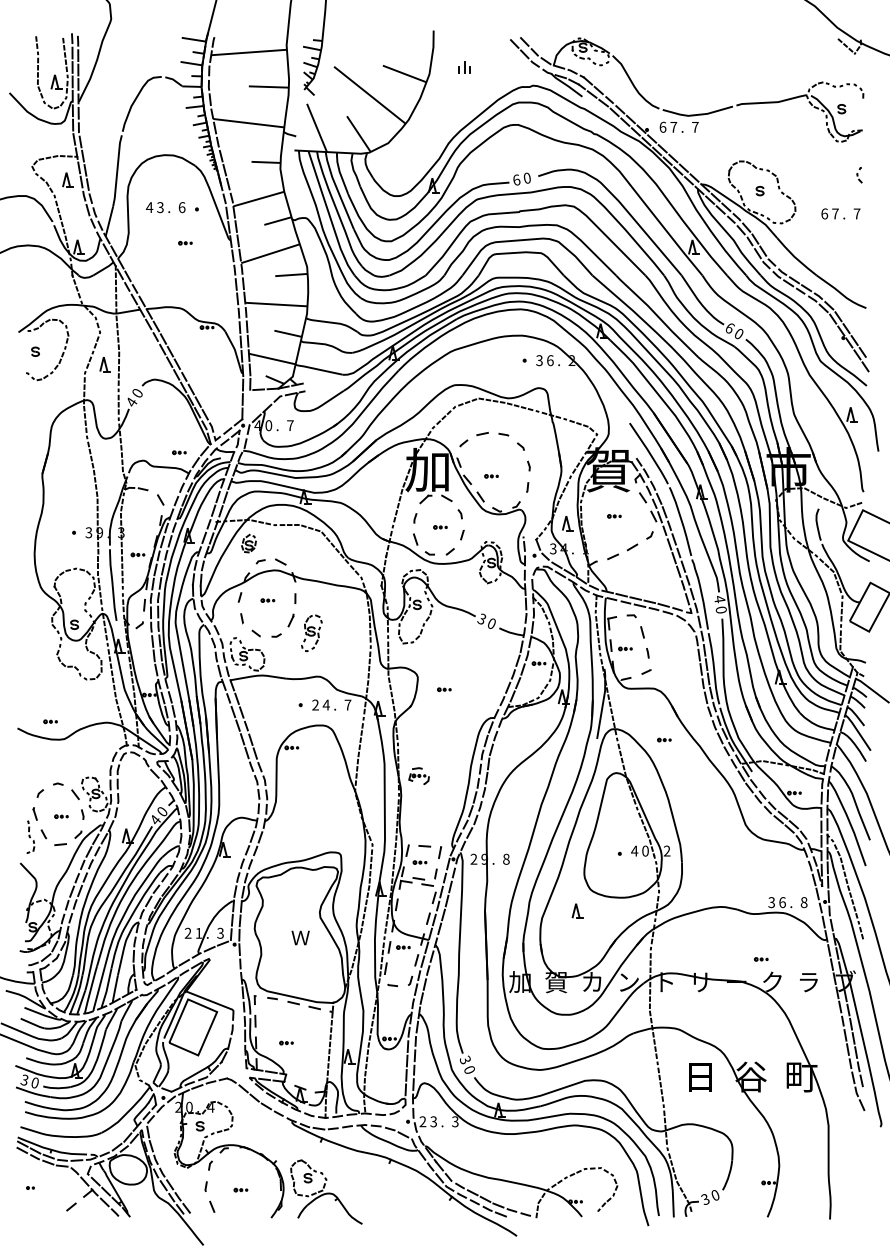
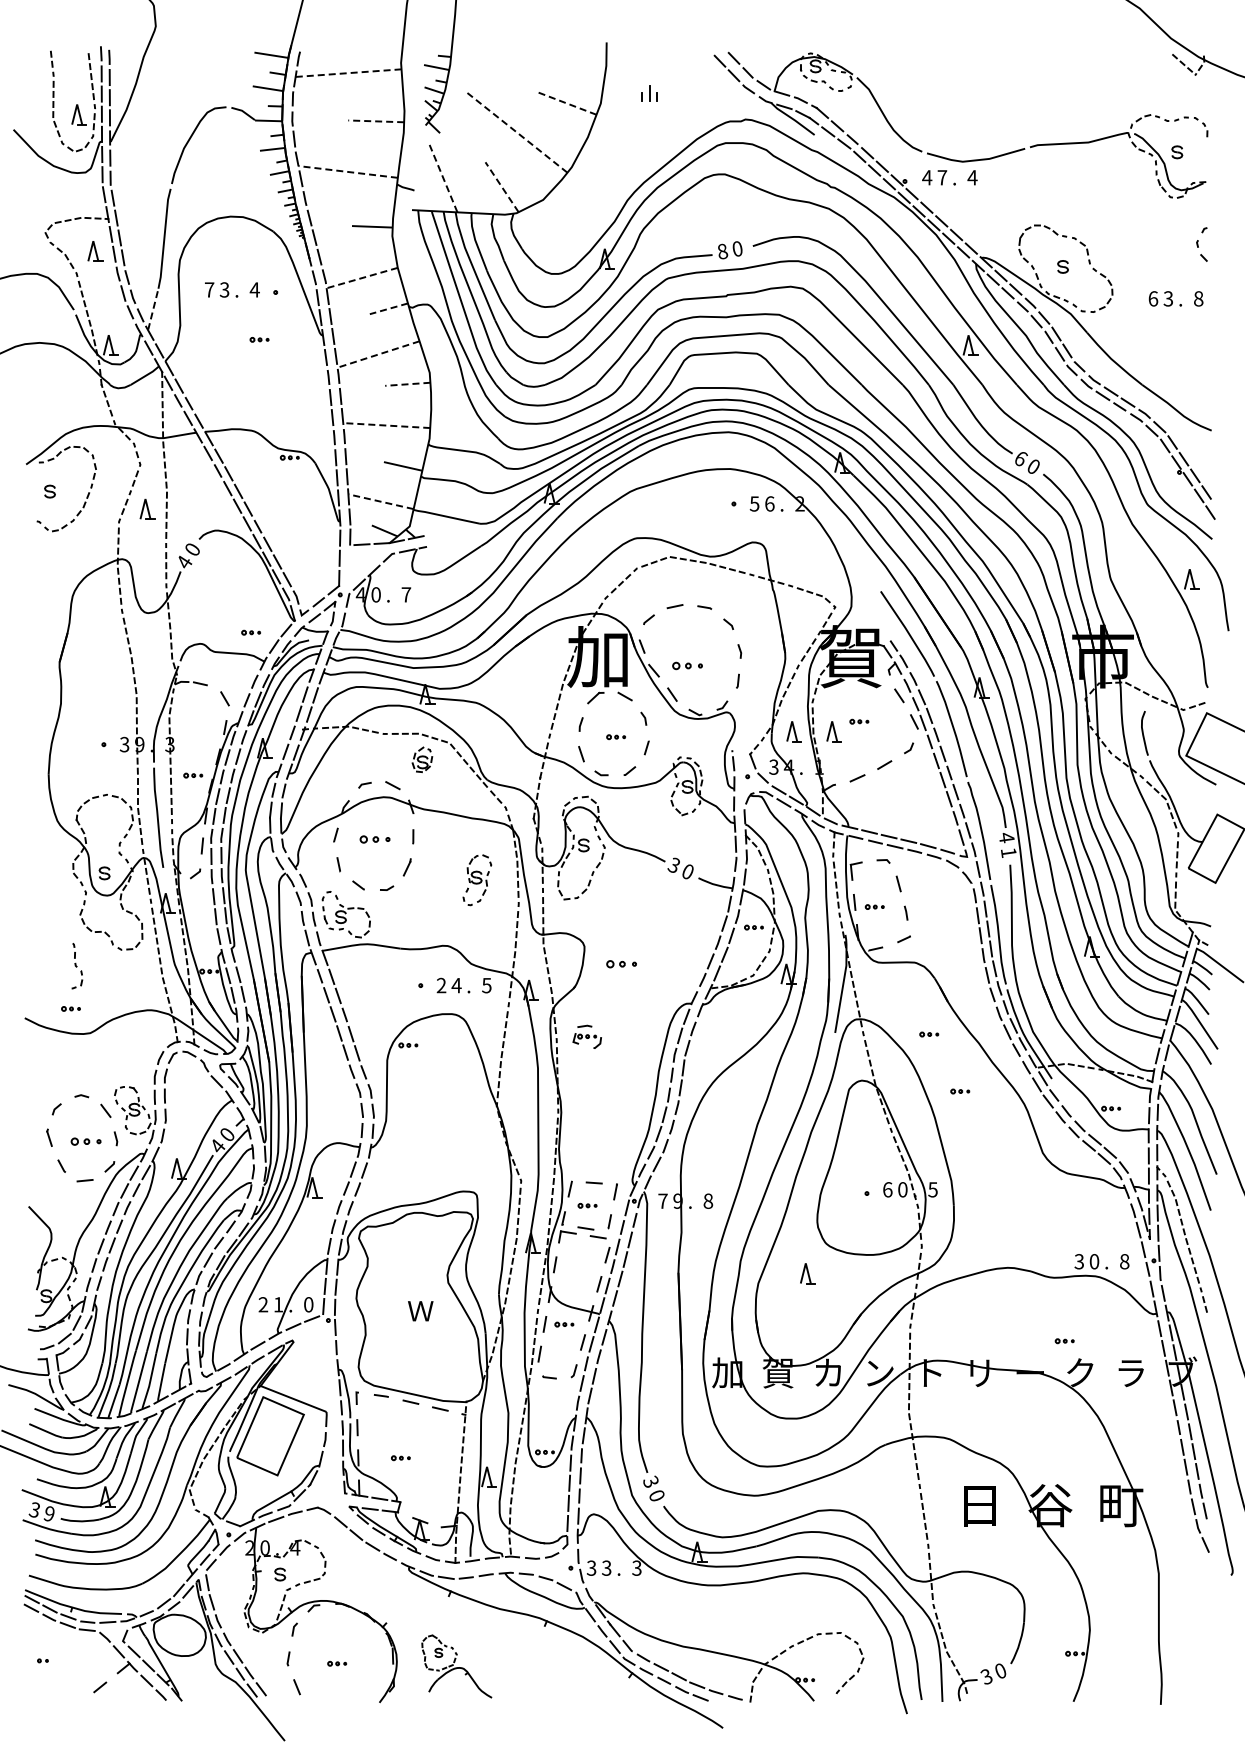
line: (249, 52) -> (348, 73), solid -> dashed
line: (404, 74) -> (566, 103), solid -> dashed
line: (269, 87) -> (376, 121), solid -> dashed
line: (369, 94) -> (517, 132), solid -> dashed
line: (248, 122) -> (347, 171), solid -> dashed
line: (316, 127) -> (443, 178), solid -> dashed
text: (663, 127) -> (927, 177), 6 -> 4
text: (695, 127) -> (972, 177), 7 -> 4
line: (359, 134) -> (502, 187), solid -> dashed
part: (859, 175) -> (1201, 244), size x1.6
text: (517, 180) -> (723, 251), 6 -> 8
line: (259, 199) -> (362, 278), solid -> dashed
text: (149, 207) -> (209, 289), 4 -> 7
text: (181, 207) -> (254, 289), 6 -> 4
text: (835, 213) -> (1168, 298), 7 -> 3
text: (856, 213) -> (1198, 298), 7 -> 8
line: (277, 220) -> (388, 308), solid -> dashed
line: (109, 222) -> (153, 310), solid -> dashed
line: (270, 253) -> (378, 354), solid -> dashed
line: (291, 275) -> (407, 384), solid -> dashed
line: (276, 304) -> (386, 425), solid -> dashed
line: (271, 358) -> (380, 501), solid -> dashed
text: (539, 360) -> (754, 503), 3 -> 5
part: (491, 476) -> (687, 665), size x1.6
part: (595, 523) -> (833, 731), added
part: (249, 543) -> (422, 759), moved
part: (267, 600) -> (374, 839), size x1.6
text: (721, 609) -> (1008, 852), 0 -> 1
part: (311, 633) -> (477, 880), moved
part: (444, 689) -> (621, 963), size x1.6
text: (347, 705) -> (486, 985), 7 -> 5
part: (418, 775) -> (586, 1036), moved
part: (686, 780) -> (960, 1091), added
part: (61, 816) -> (86, 1141), size x1.6
part: (30, 837) -> (77, 966), moved
text: (634, 850) -> (887, 1189), 4 -> 6
text: (666, 850) -> (932, 1189), 2 -> 5
text: (473, 858) -> (662, 1200), 2 -> 7
text: (782, 902) -> (1094, 1261), 6 -> 0
text: (220, 933) -> (308, 1304), 3 -> 0
text: (34, 1082) -> (48, 1513), 0 -> 9
text: (422, 1121) -> (591, 1568), 2 -> 3
part: (326, 1192) -> (456, 1666), size x0.7

